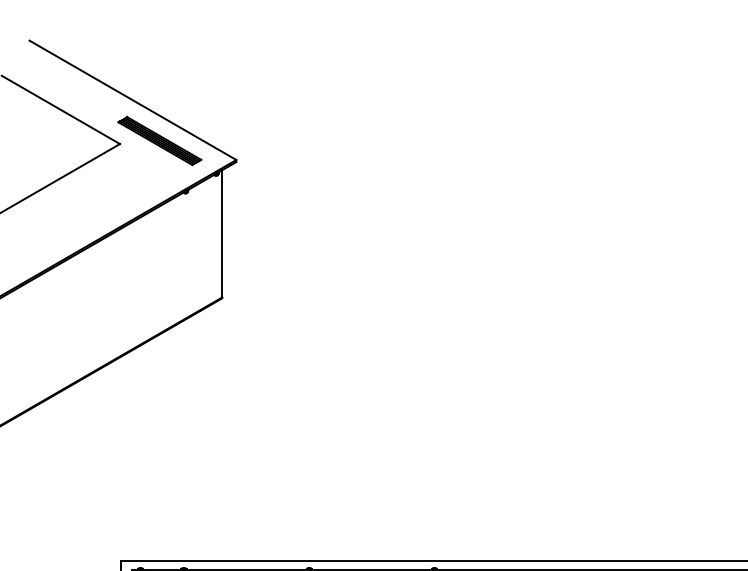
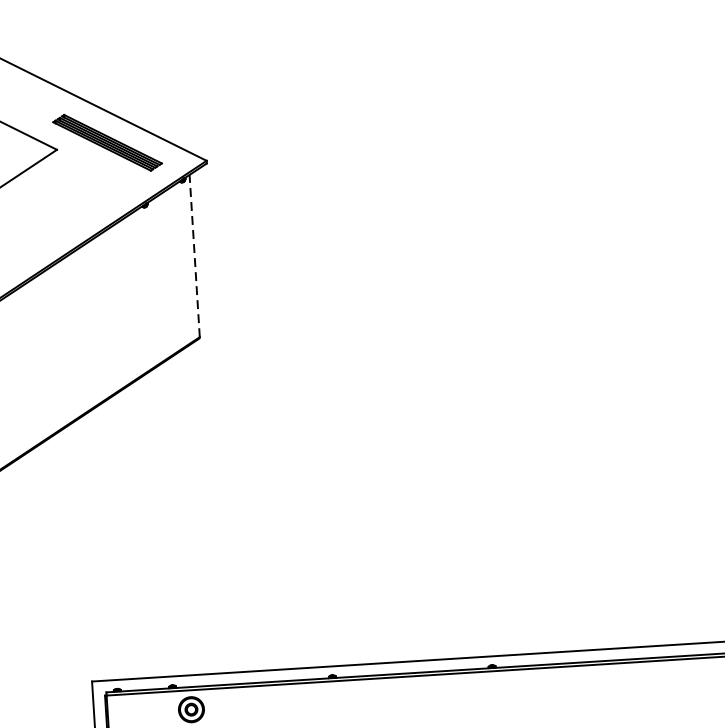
line: (222, 233) -> (194, 255), solid -> dashed

